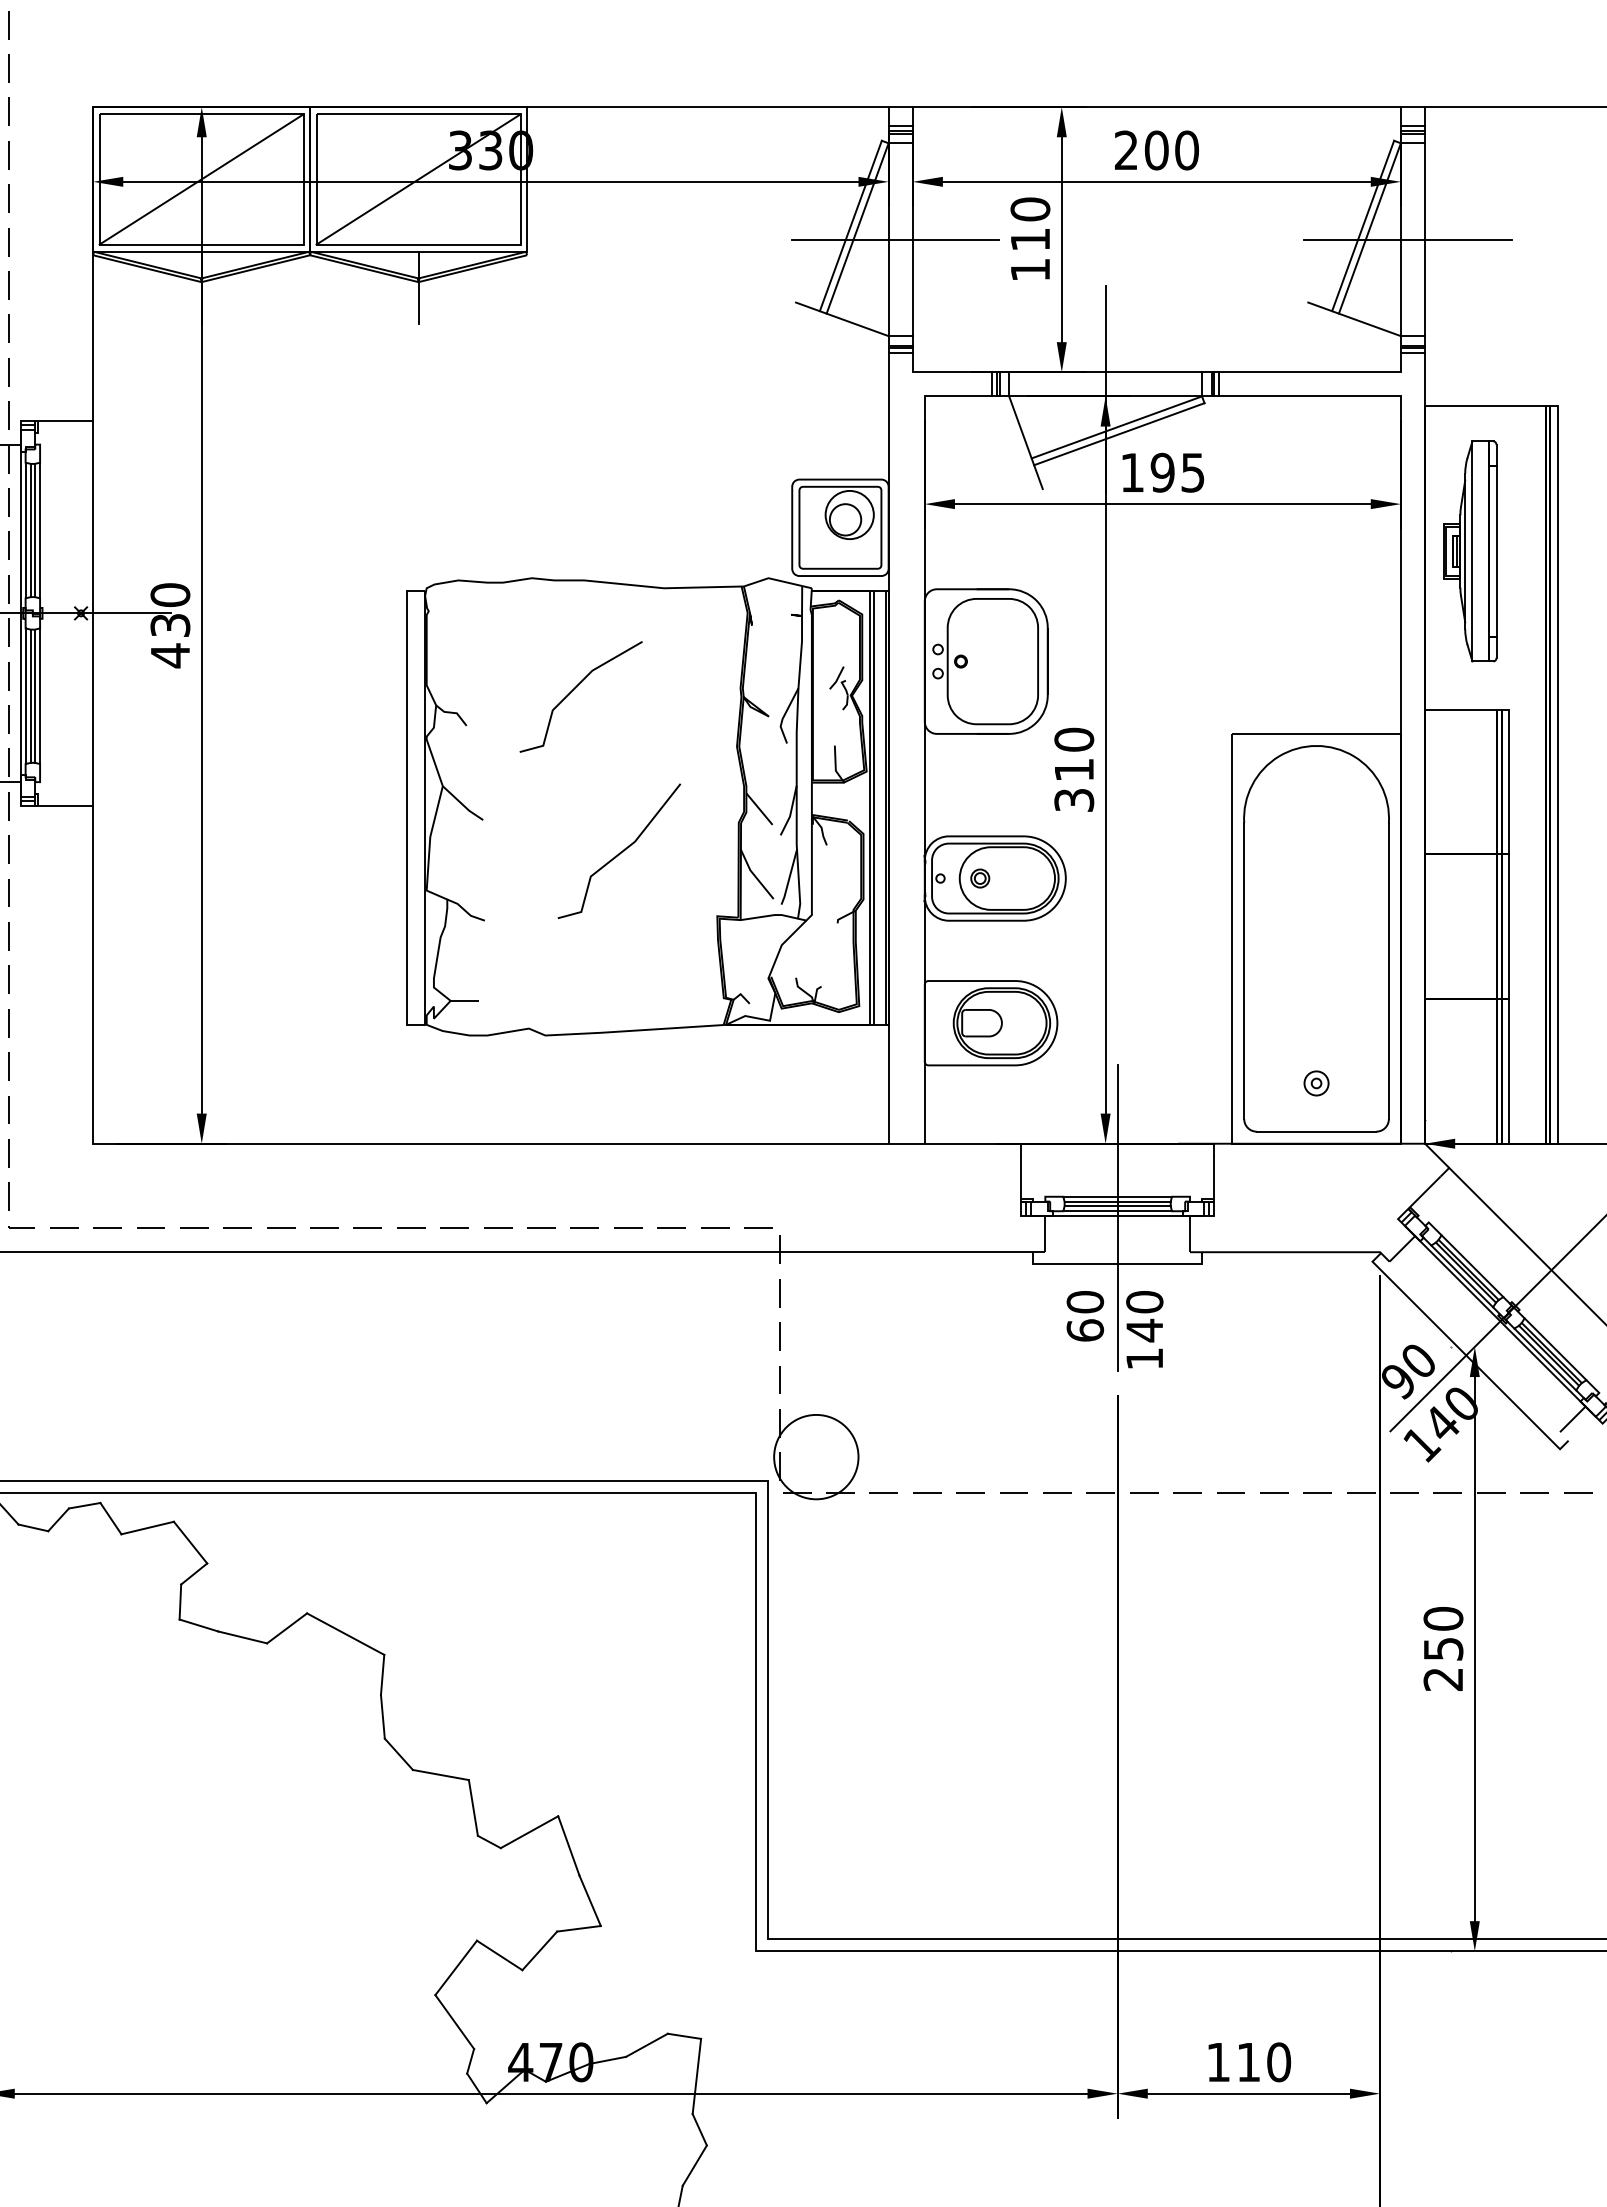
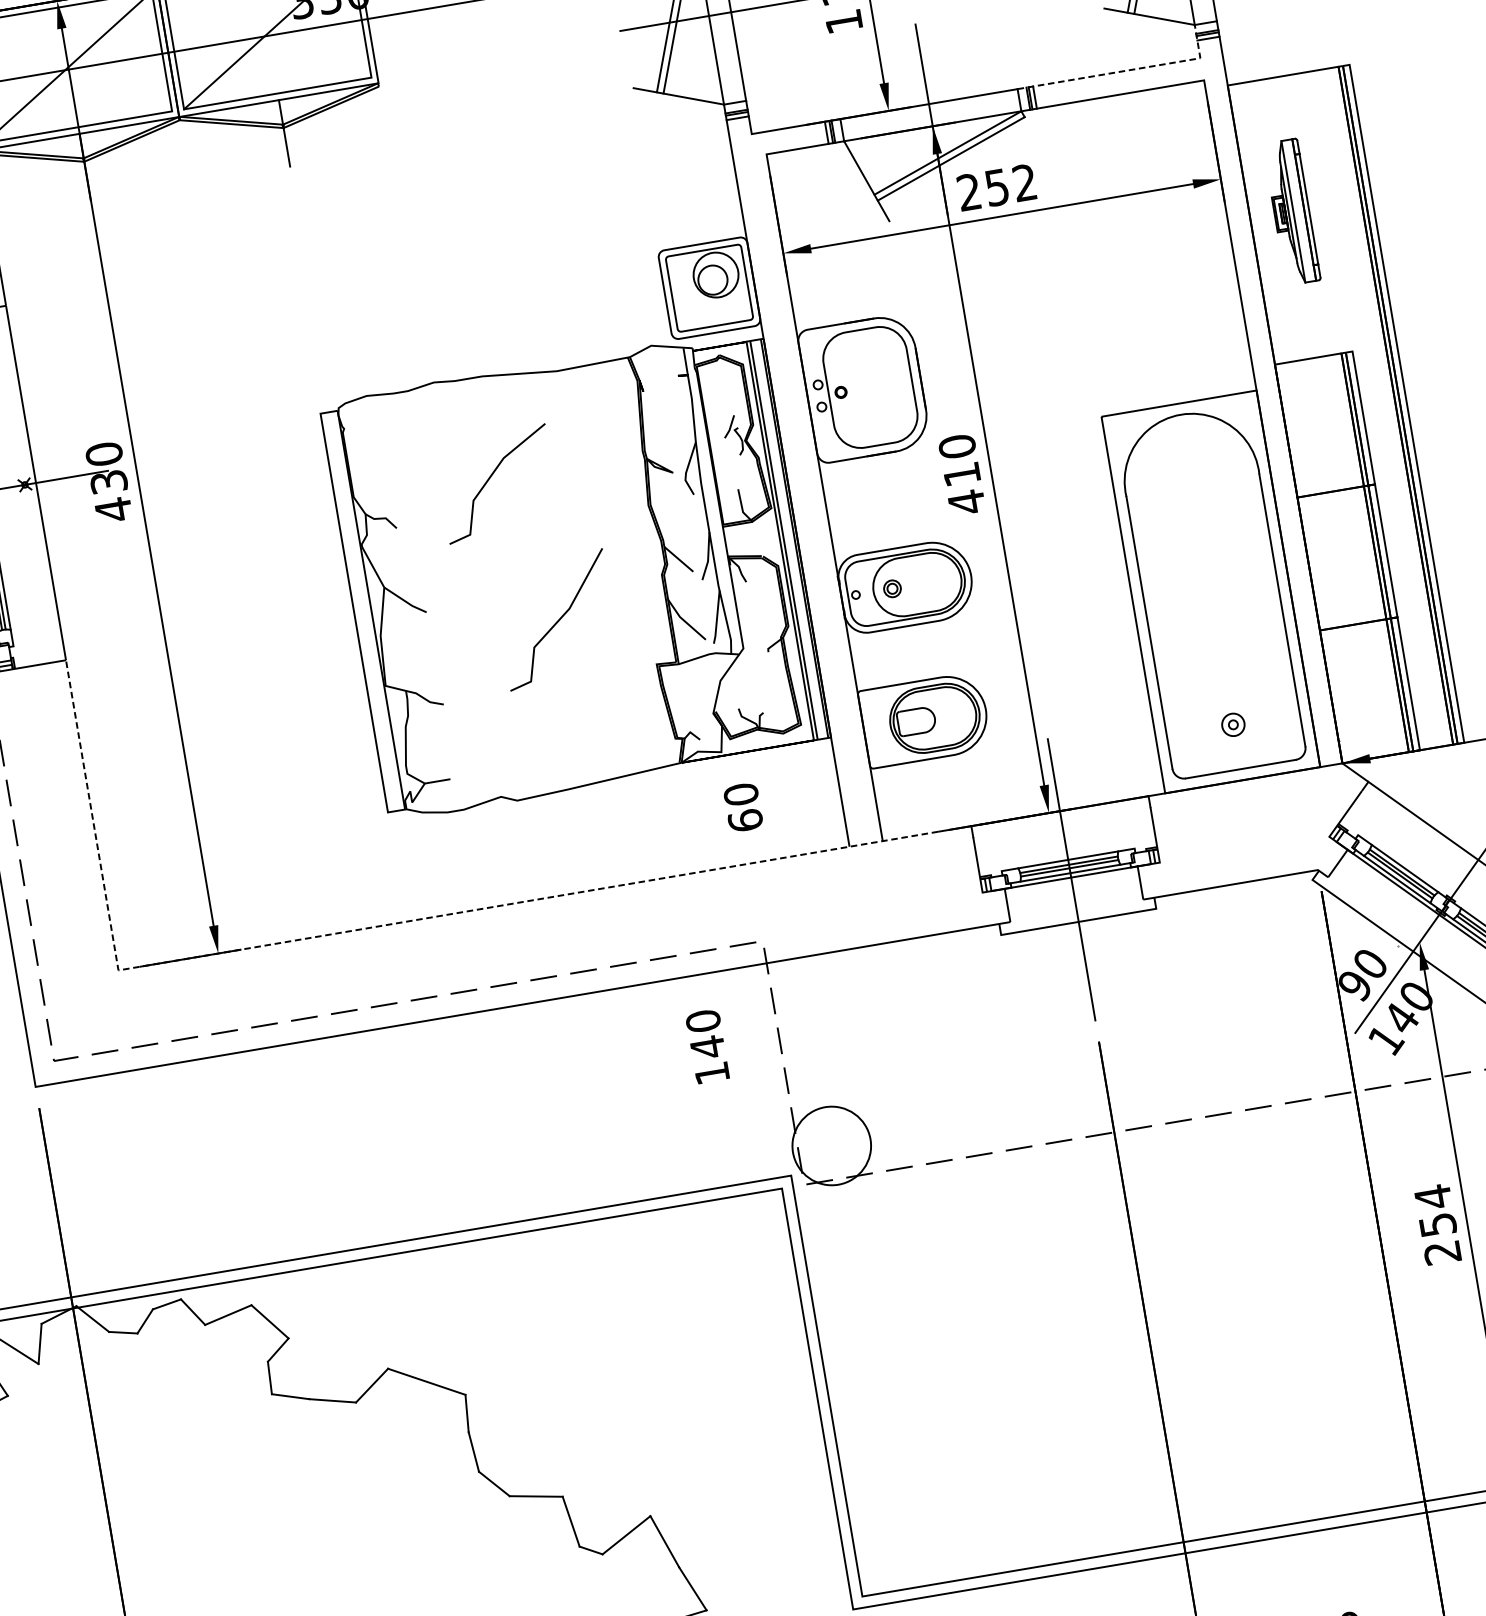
line: (1320, 372) -> (1126, 70), solid -> dashed
text: (1162, 472) -> (996, 187), 195 -> 252
part: (1470, 551) -> (1292, 212), size x0.7
text: (1074, 800) -> (966, 502), 310 -> 410
line: (369, 1143) -> (372, 927), solid -> dashed
text: (1085, 1316) -> (743, 807), moved
text: (1144, 1329) -> (707, 1046), moved
text: (1443, 1618) -> (1433, 1196), 250 -> 254

